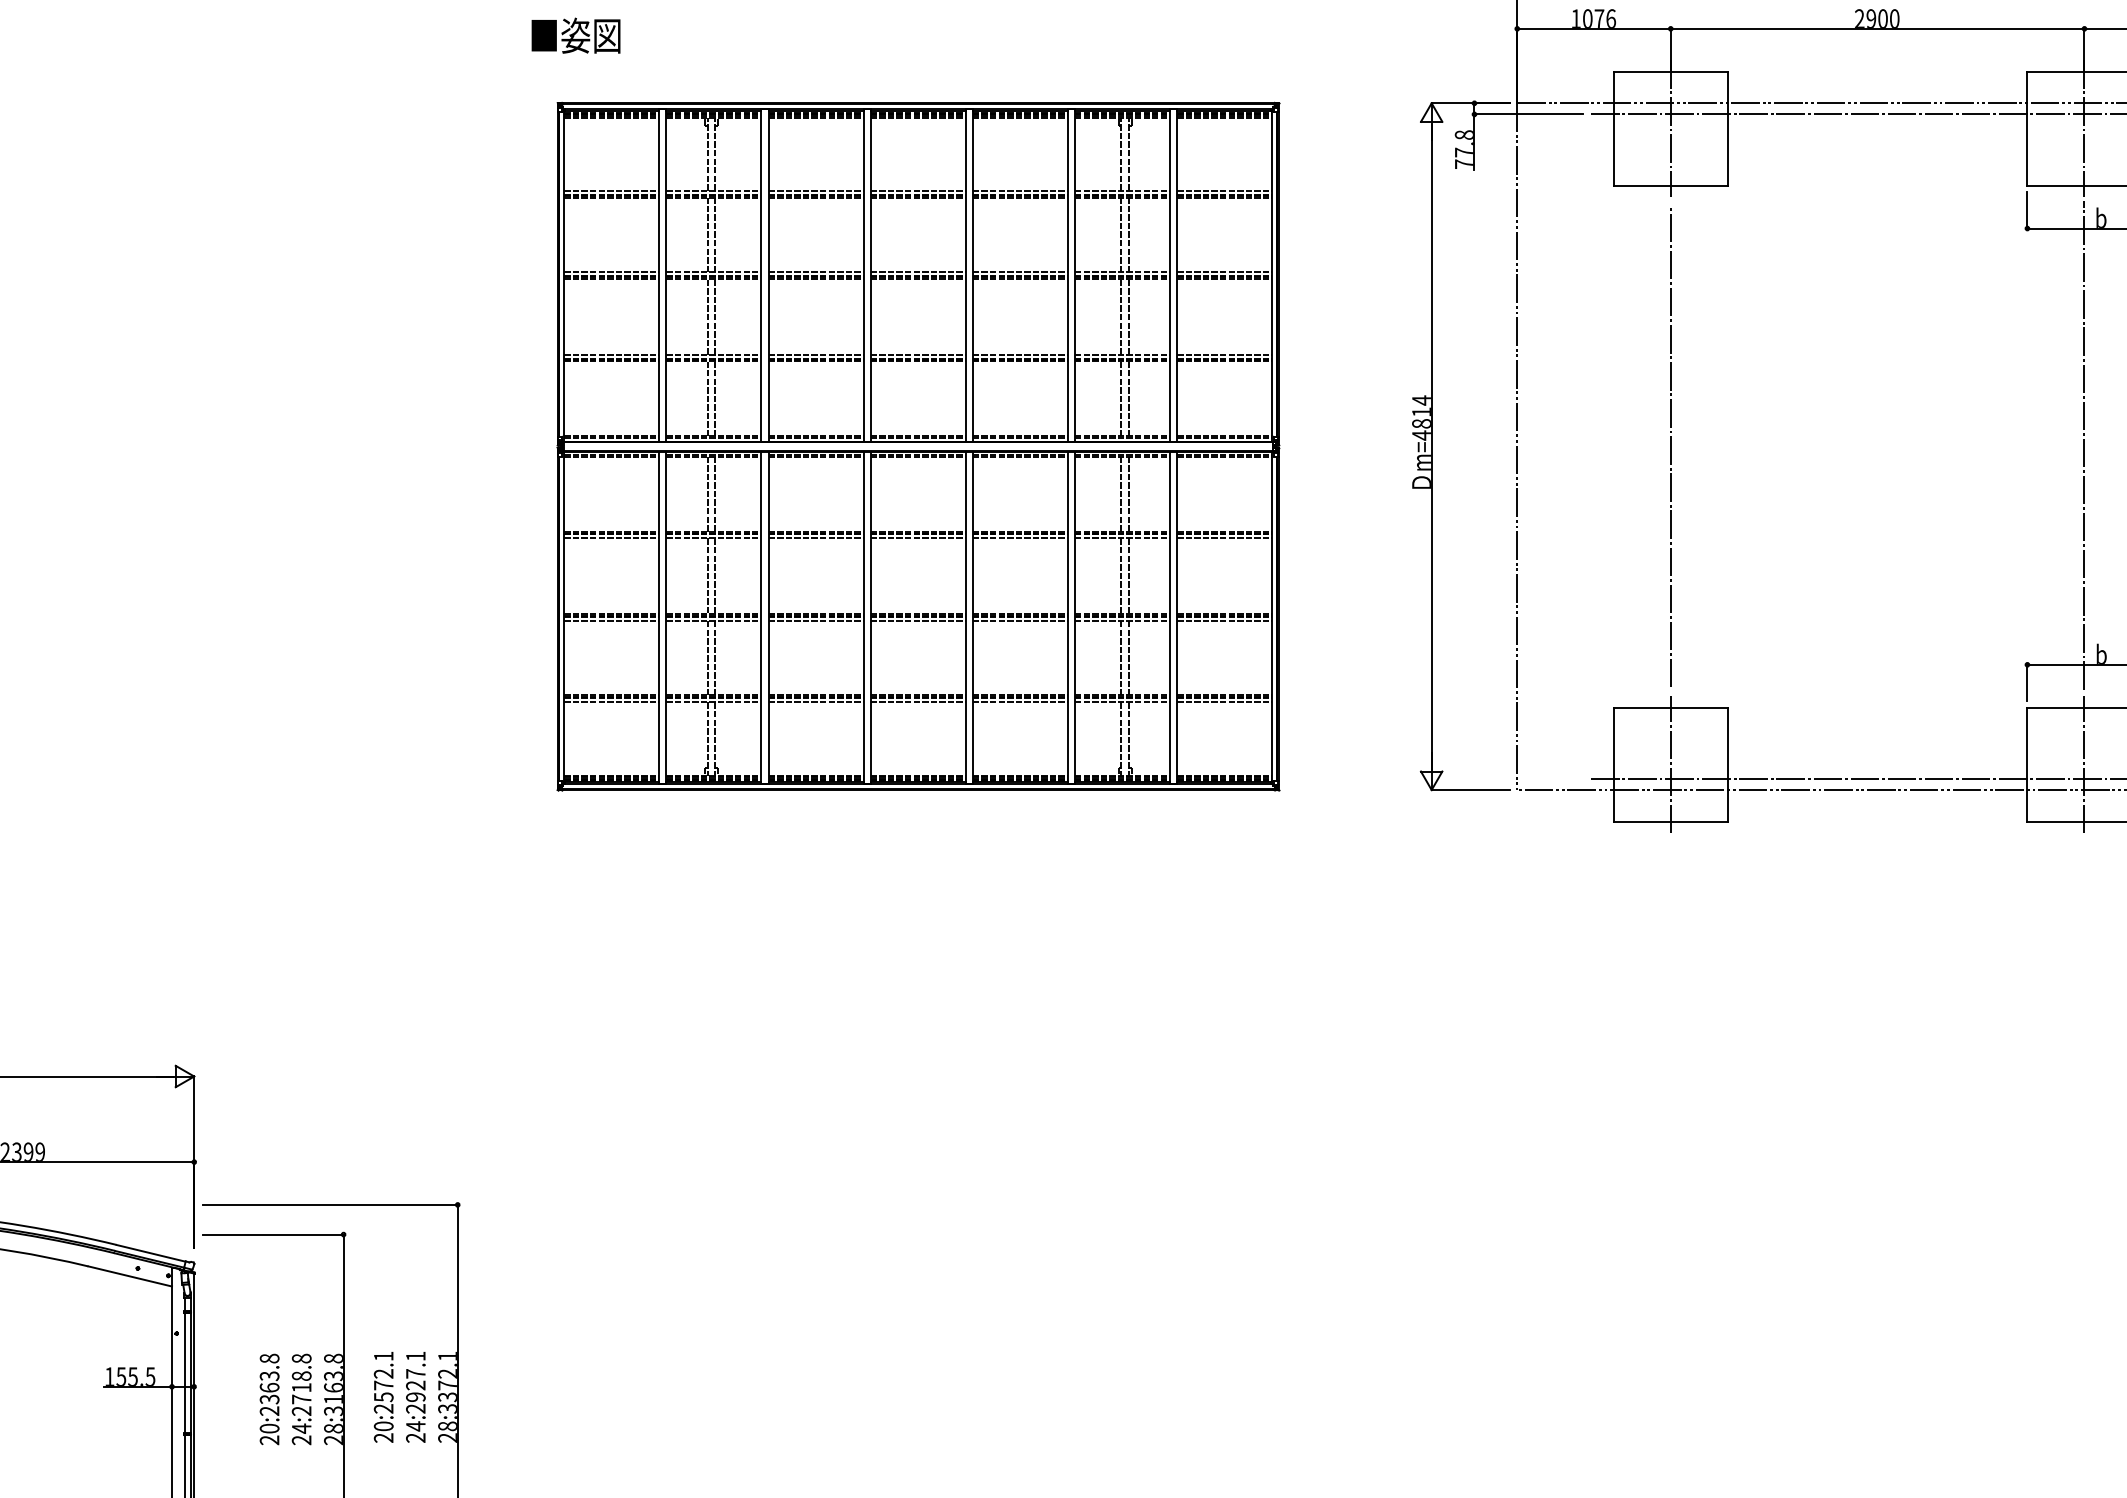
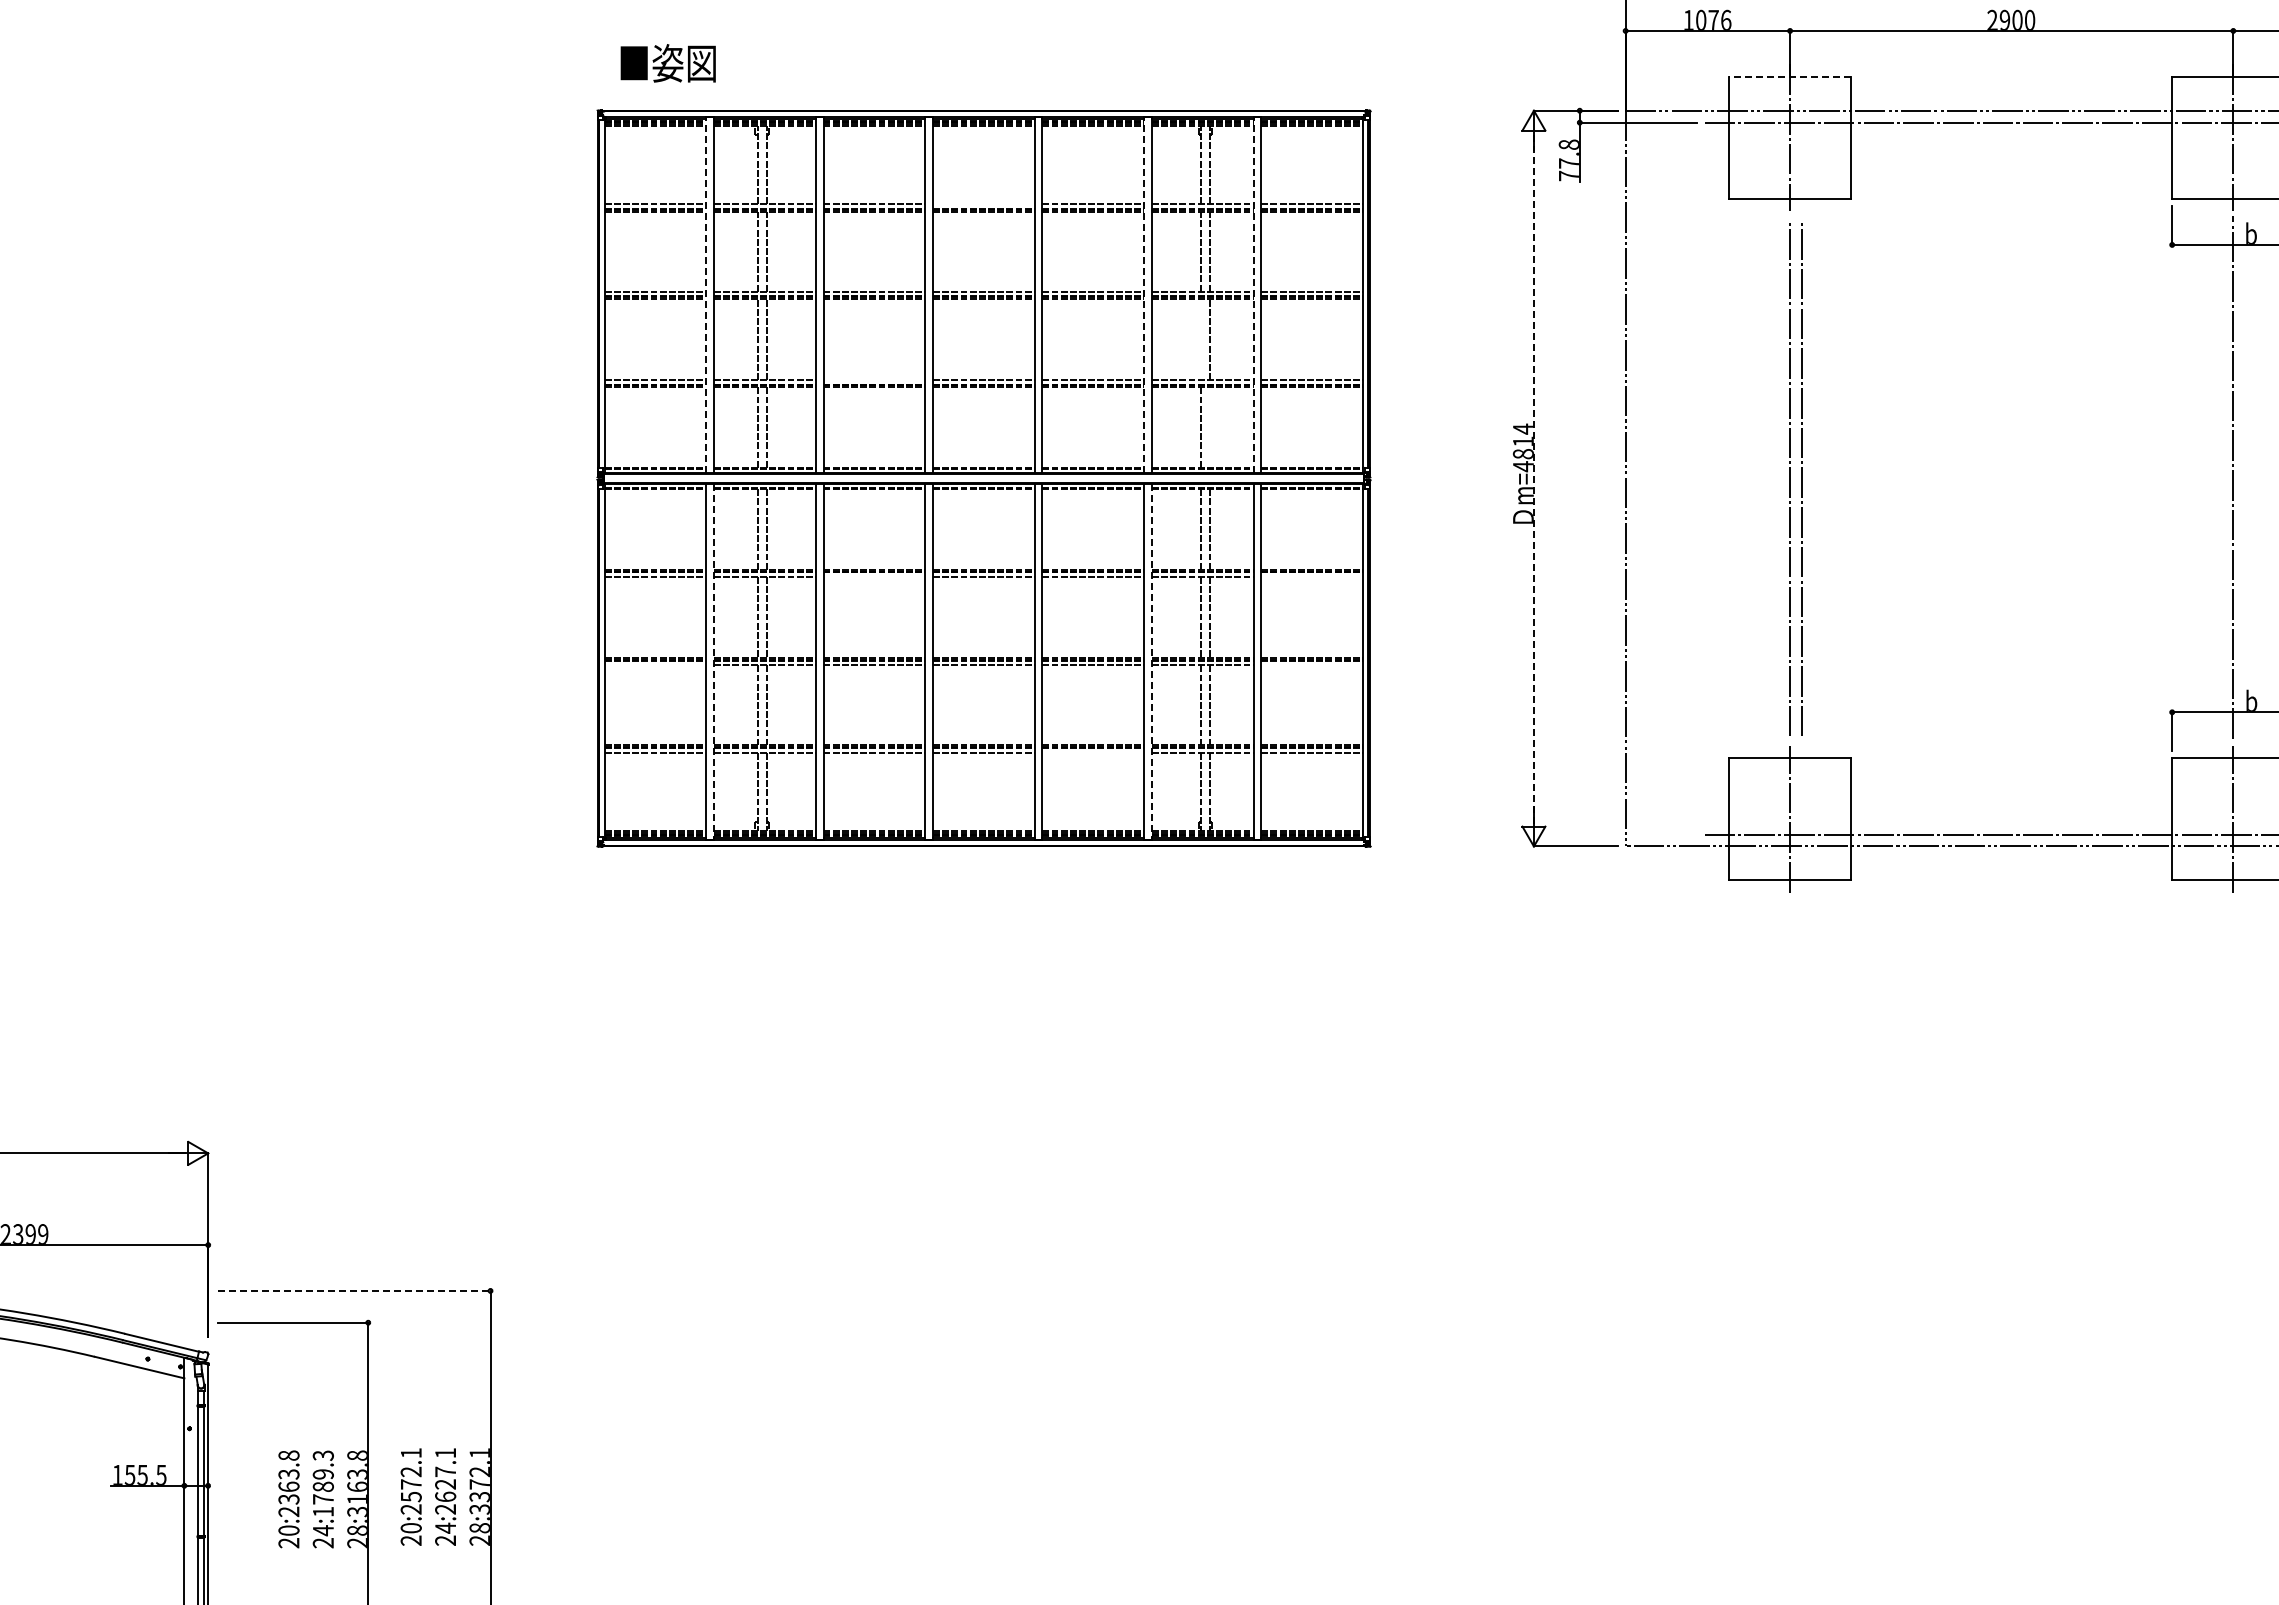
text: (575, 35) -> (667, 63), moved
line: (1670, 71) -> (1789, 76), solid -> dashed
line: (917, 190) -> (983, 204), removed
line: (659, 275) -> (706, 295), solid -> dashed
line: (1068, 275) -> (1144, 295), solid -> dashed
line: (1169, 275) -> (1253, 295), solid -> dashed
line: (1121, 316) -> (1201, 339), removed
line: (816, 355) -> (874, 380), removed
line: (1128, 398) -> (1209, 427), removed
line: (1431, 446) -> (1533, 478), solid -> dashed
line: (1681, 447) -> (1801, 479), added
line: (816, 538) -> (874, 576), removed
line: (1224, 538) -> (1312, 576), removed
line: (666, 617) -> (714, 661), solid -> dashed
line: (1074, 617) -> (1151, 661), solid -> dashed
line: (611, 621) -> (655, 665), removed
line: (1224, 621) -> (1312, 665), removed
line: (1020, 702) -> (1093, 752), removed
line: (330, 1204) -> (354, 1290), solid -> dashed
text: (300, 1384) -> (322, 1483), 24:2718.8 -> 24:1789.3
text: (415, 1396) -> (445, 1496), 24:2927.1 -> 24:2627.1

